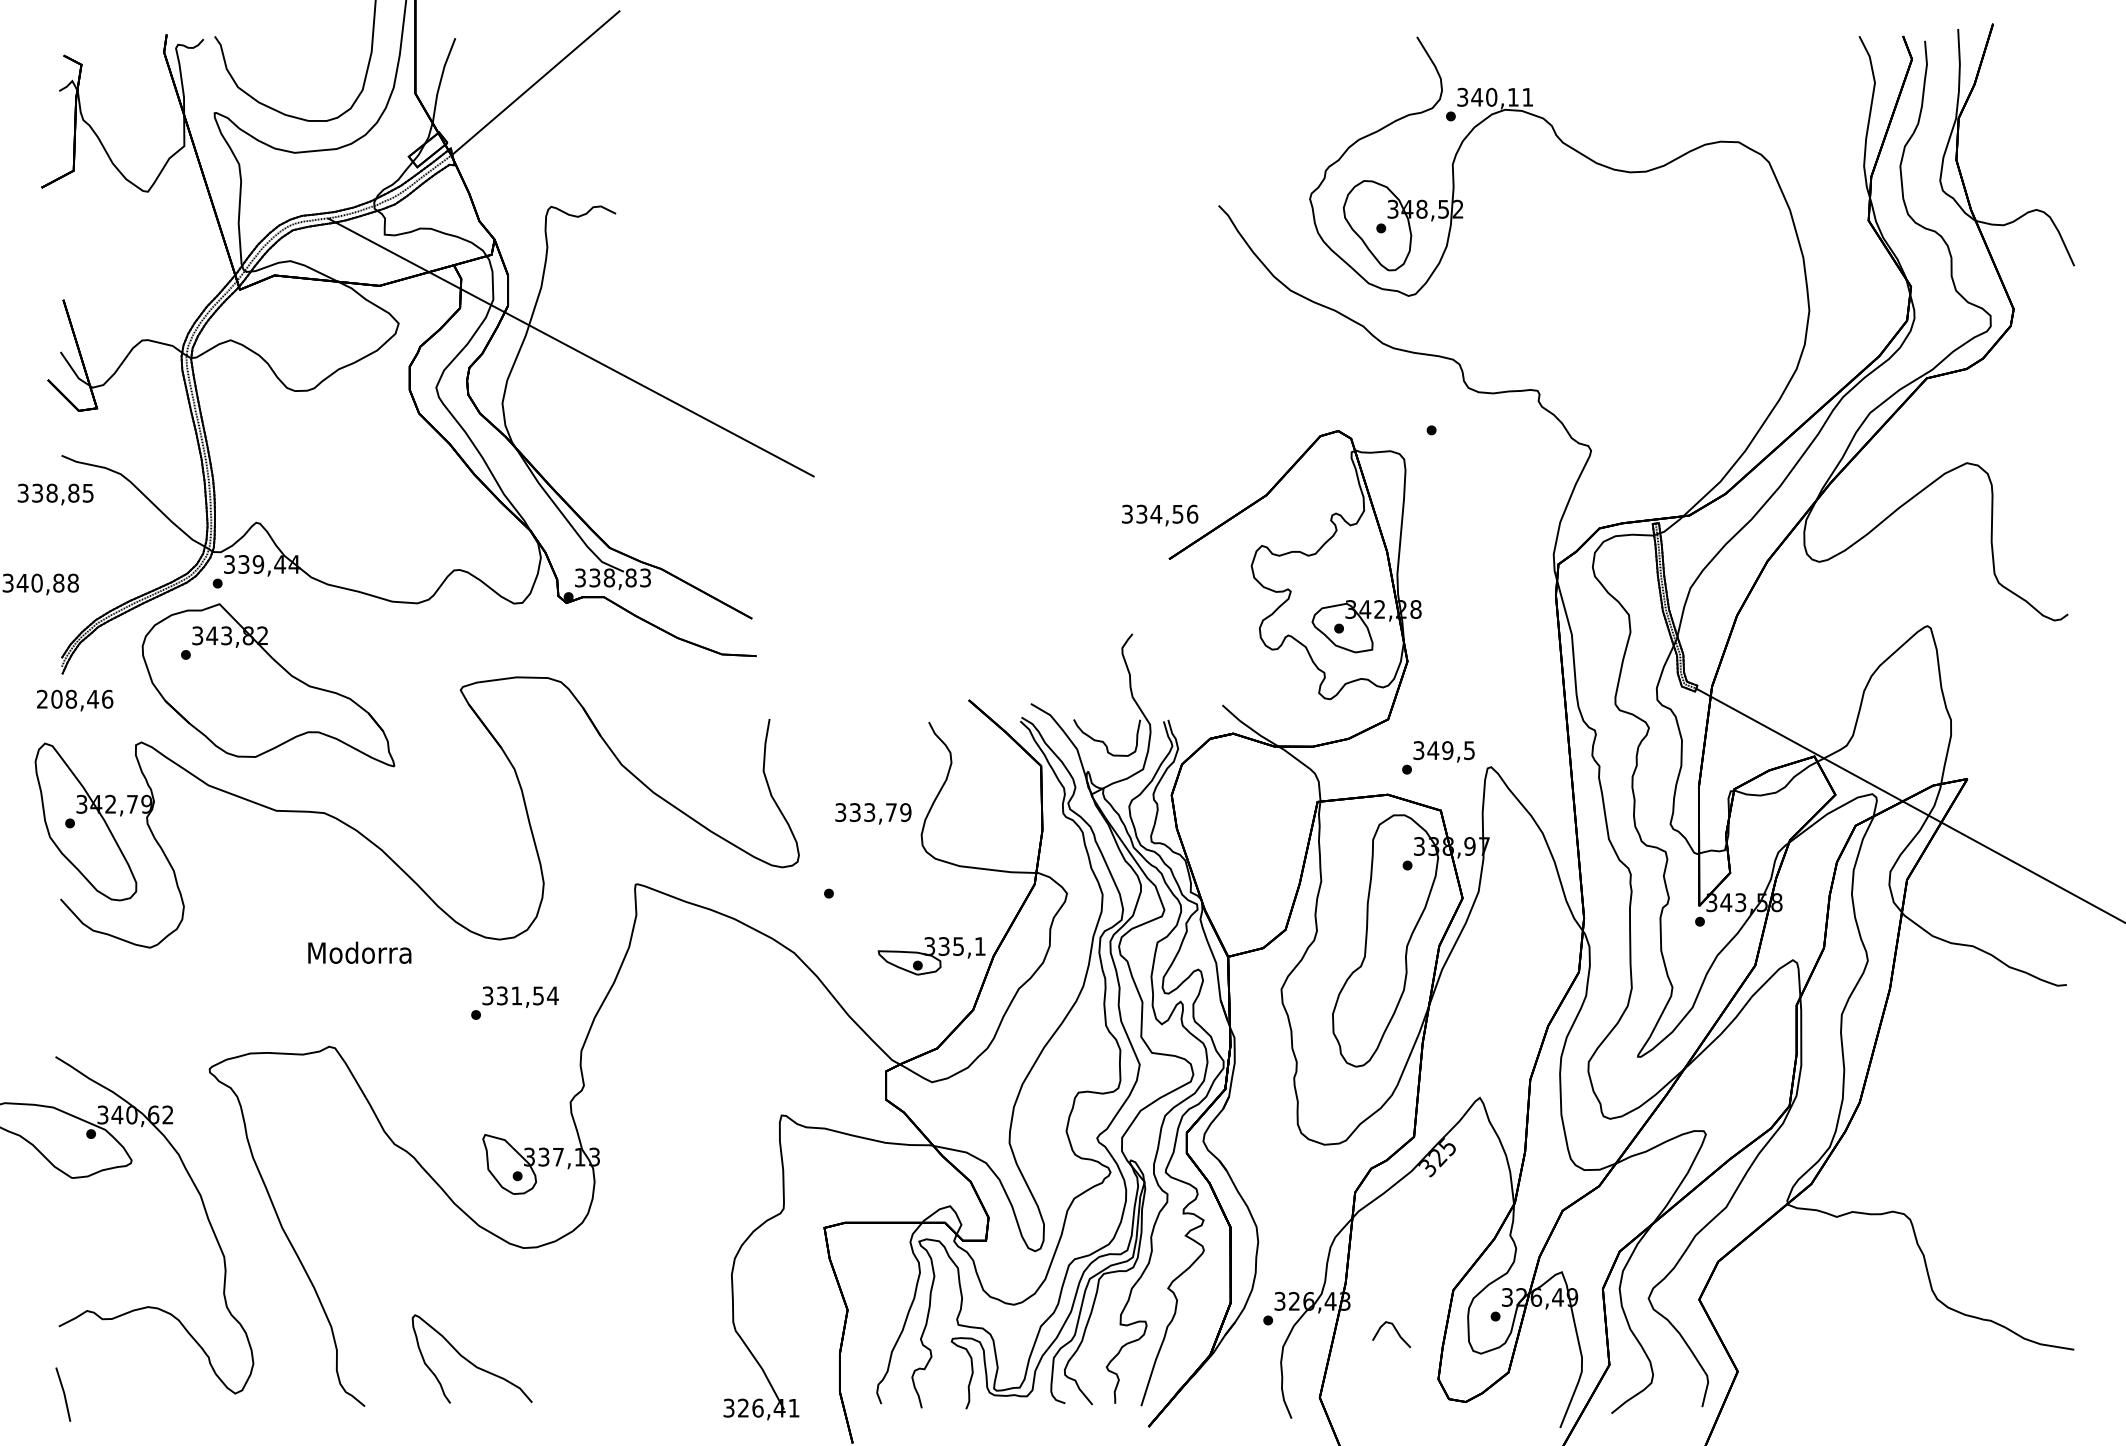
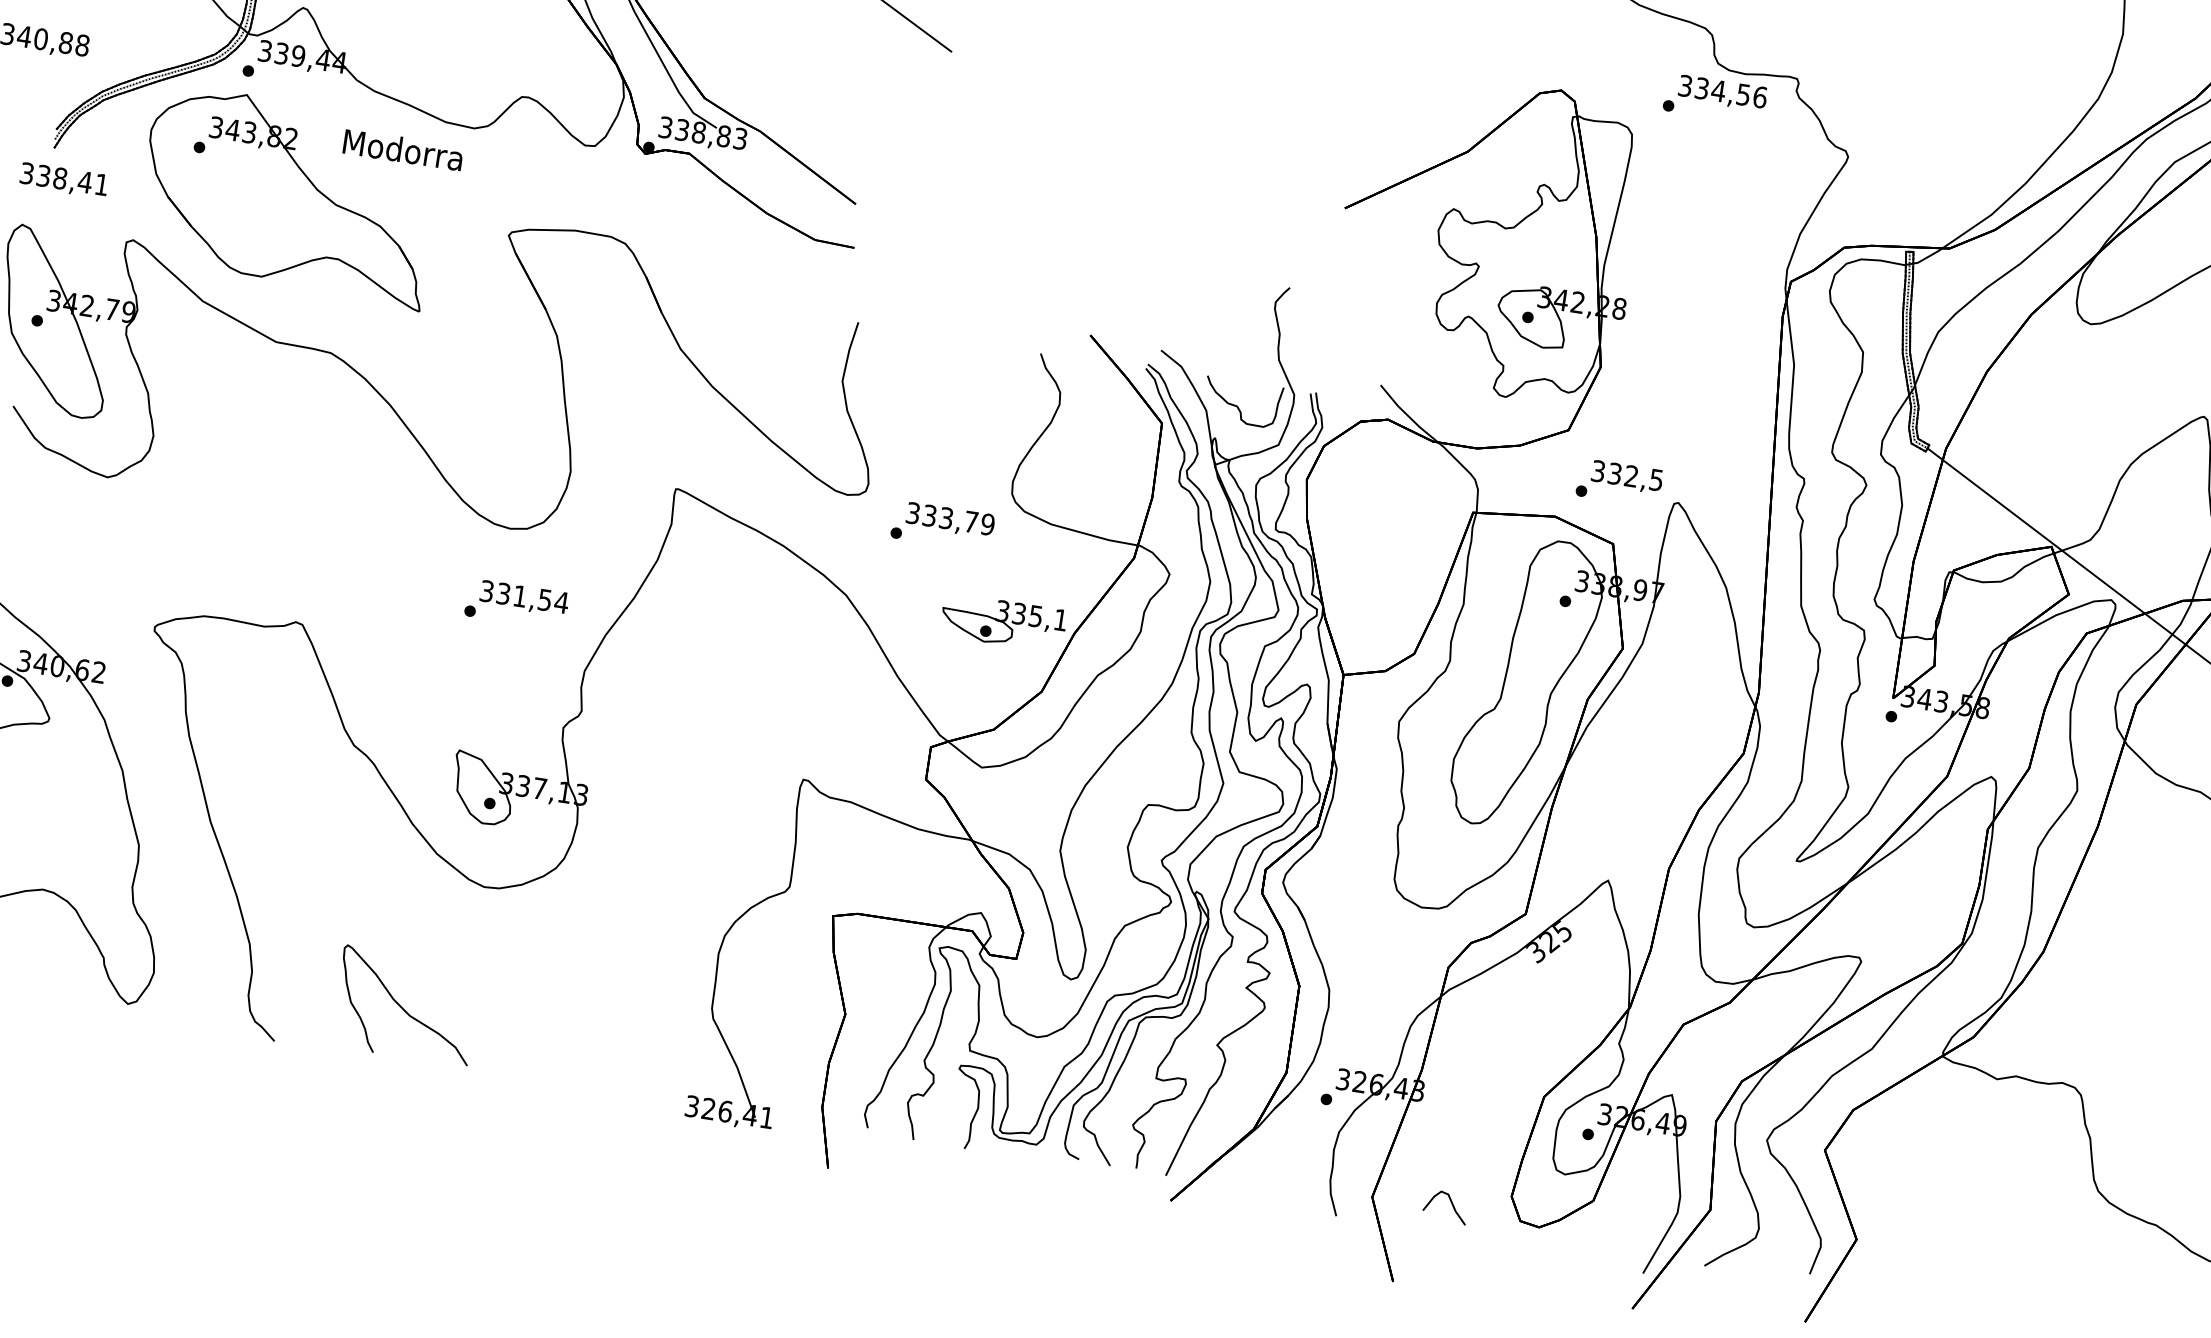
text: (1160, 515) -> (1723, 93), moved
text: (75, 698) -> (65, 178), 208,46 -> 338,41
text: (1440, 750) -> (1623, 474), 349,5 -> 332,5
text: (873, 813) -> (950, 520), moved
text: (359, 952) -> (402, 149), moved
curve: (1396, 1332) -> (1451, 1205), moved

